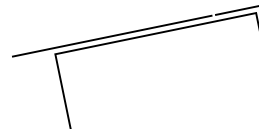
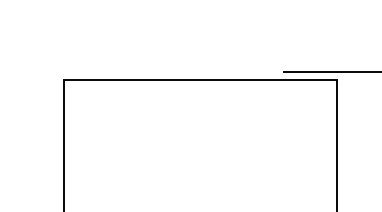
line: (112, 36) -> (143, 72), removed

